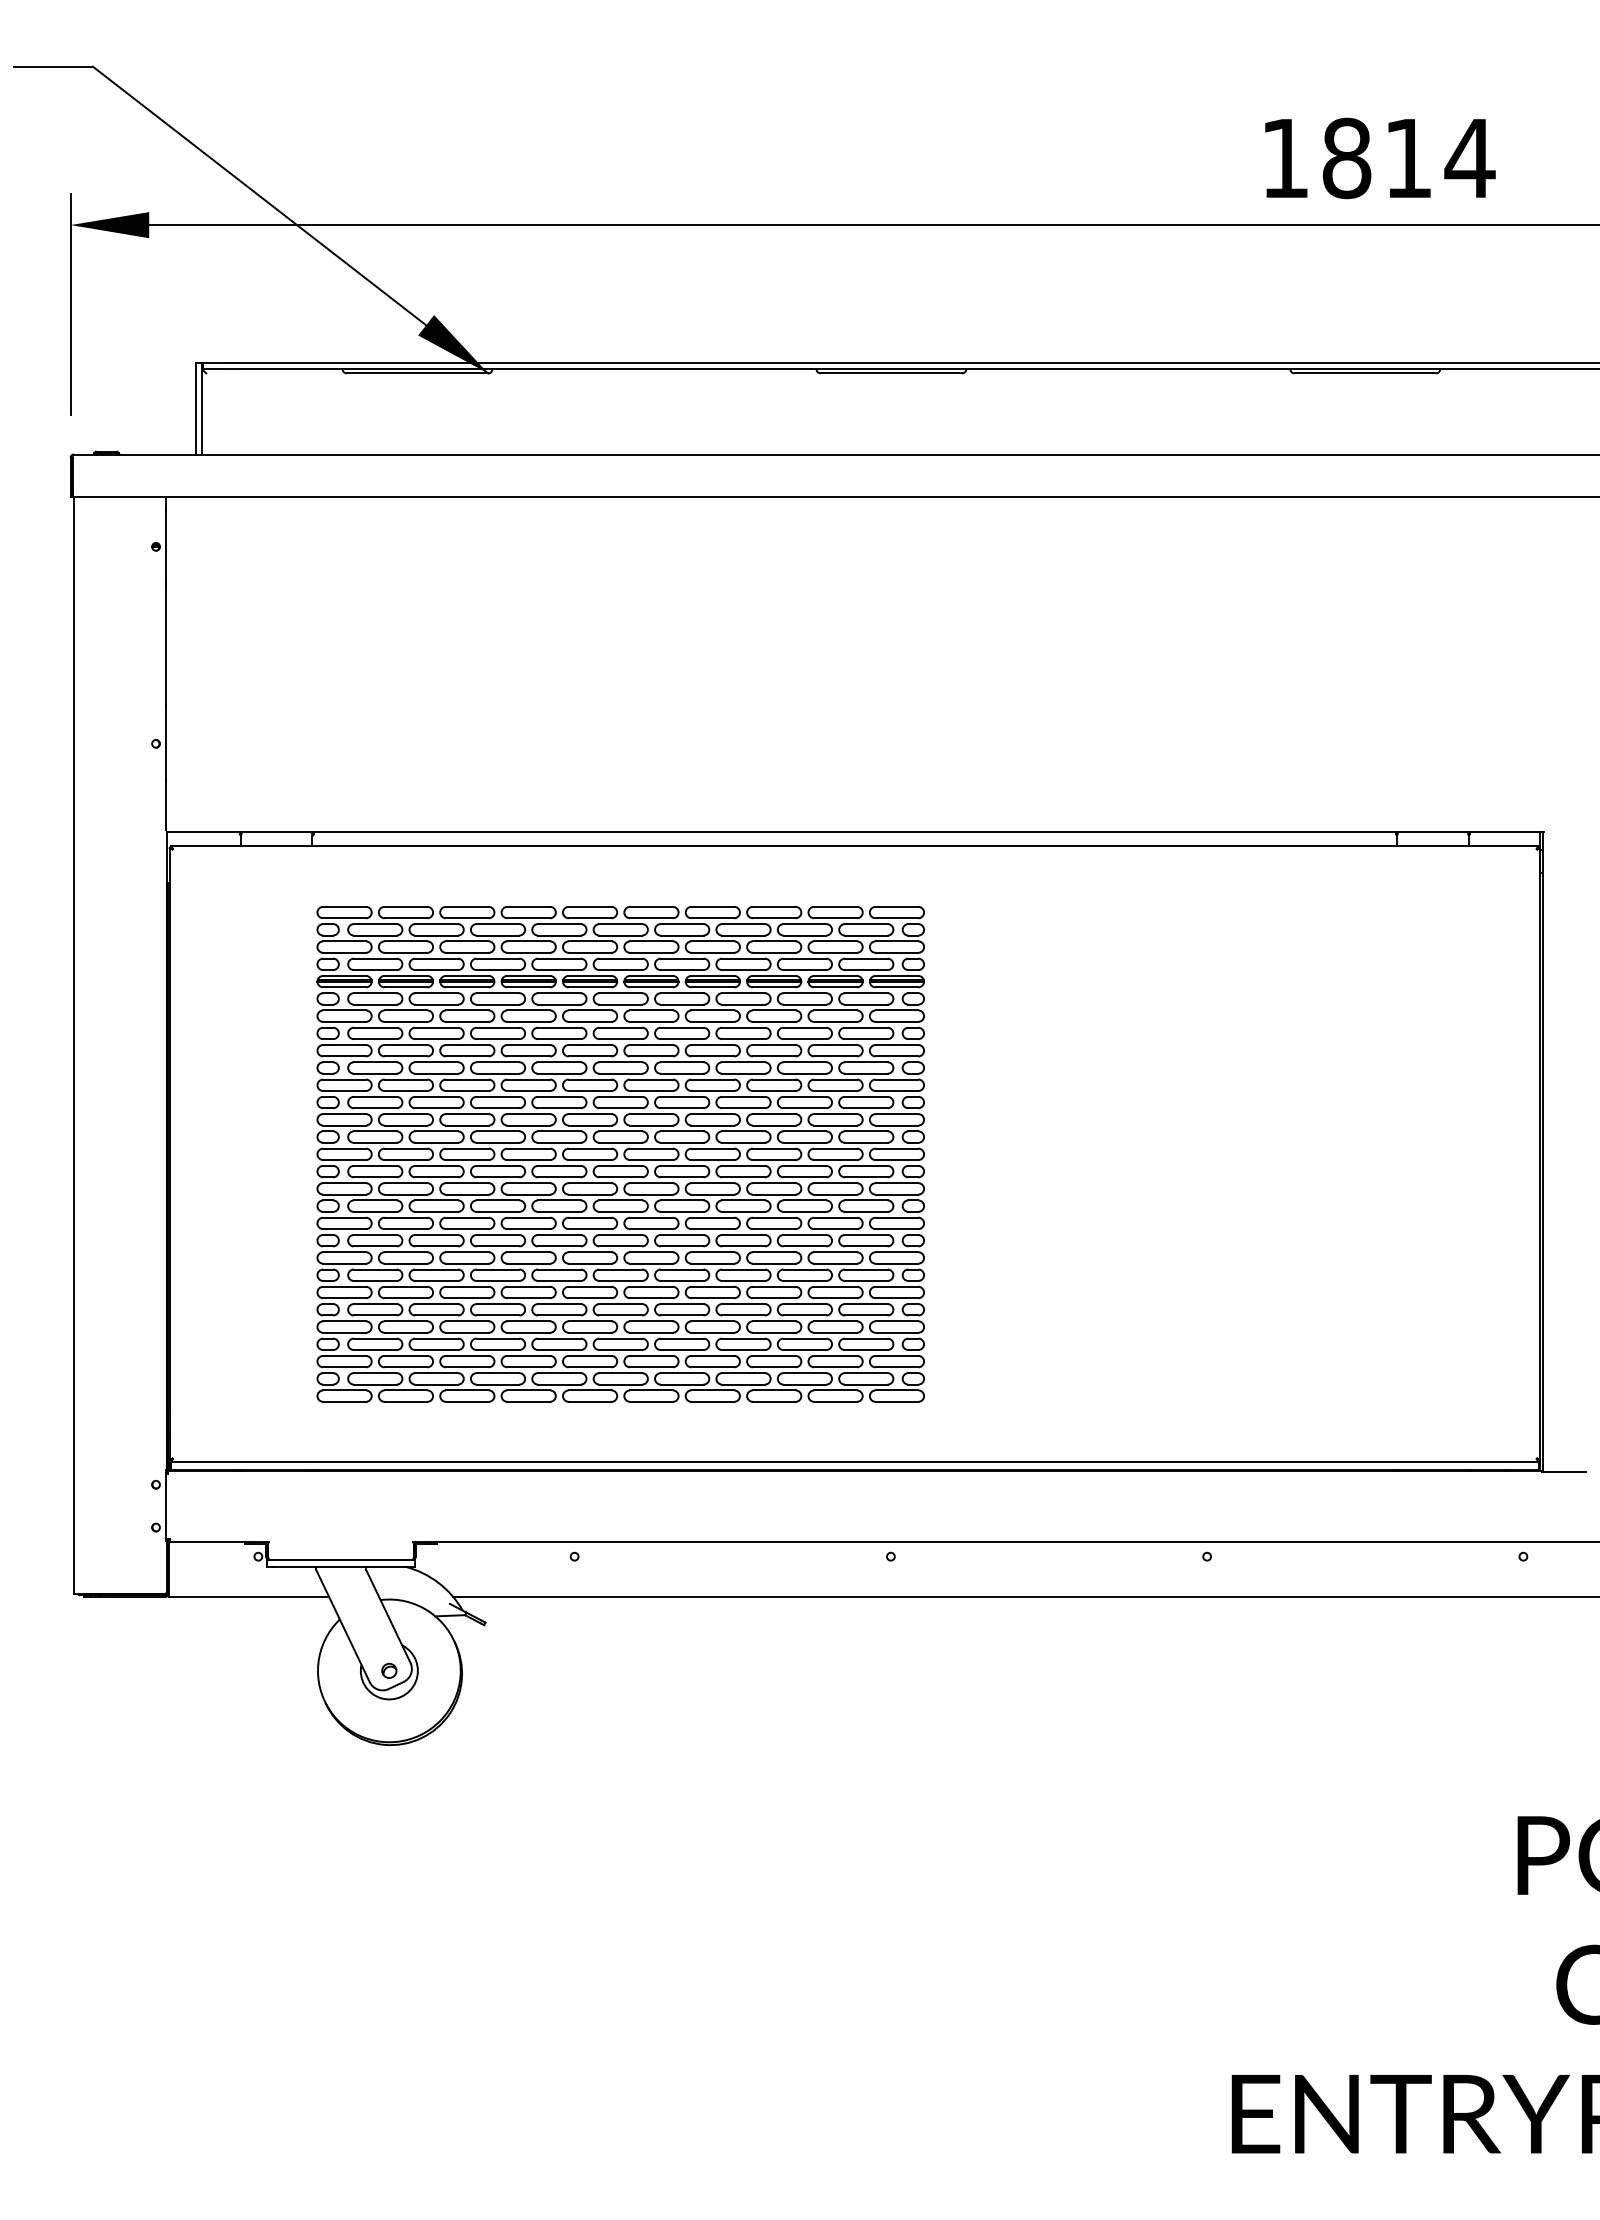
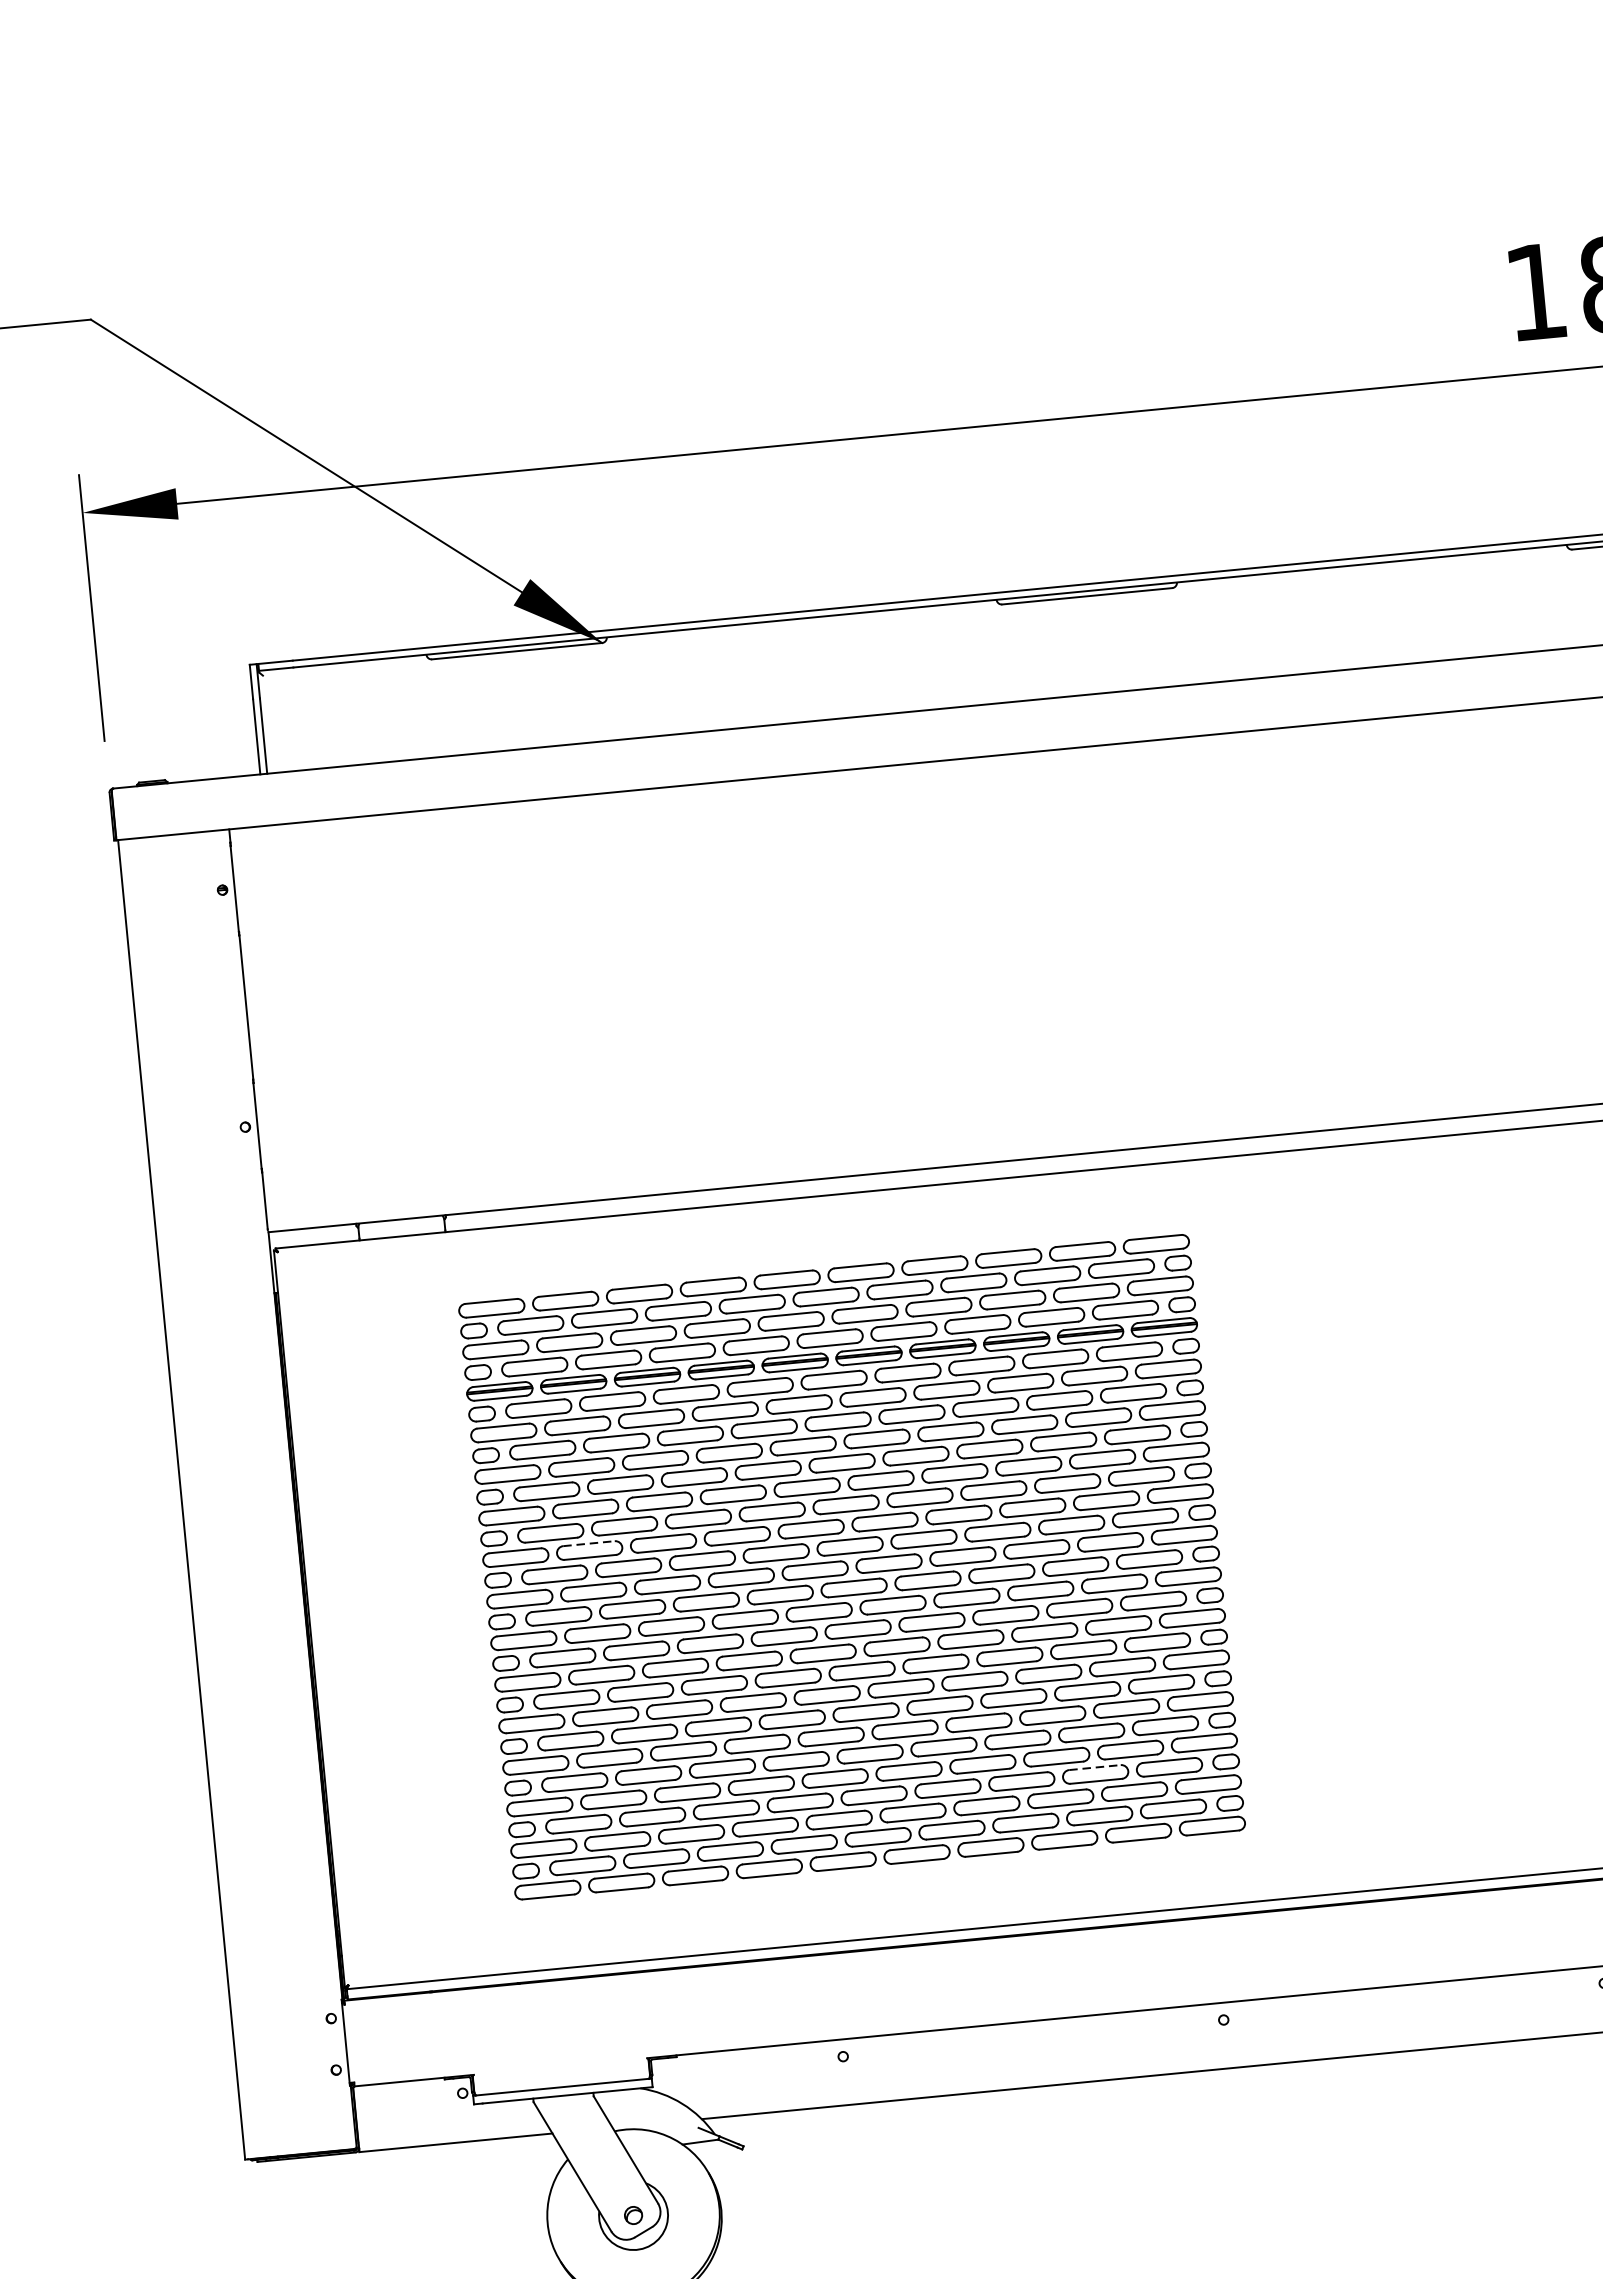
line: (406, 1114) -> (589, 1544), solid -> dashed
line: (805, 1338) -> (1095, 1767), solid -> dashed

